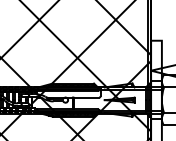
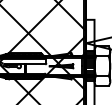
hatch: (156, 98) -> (90, 65), added

